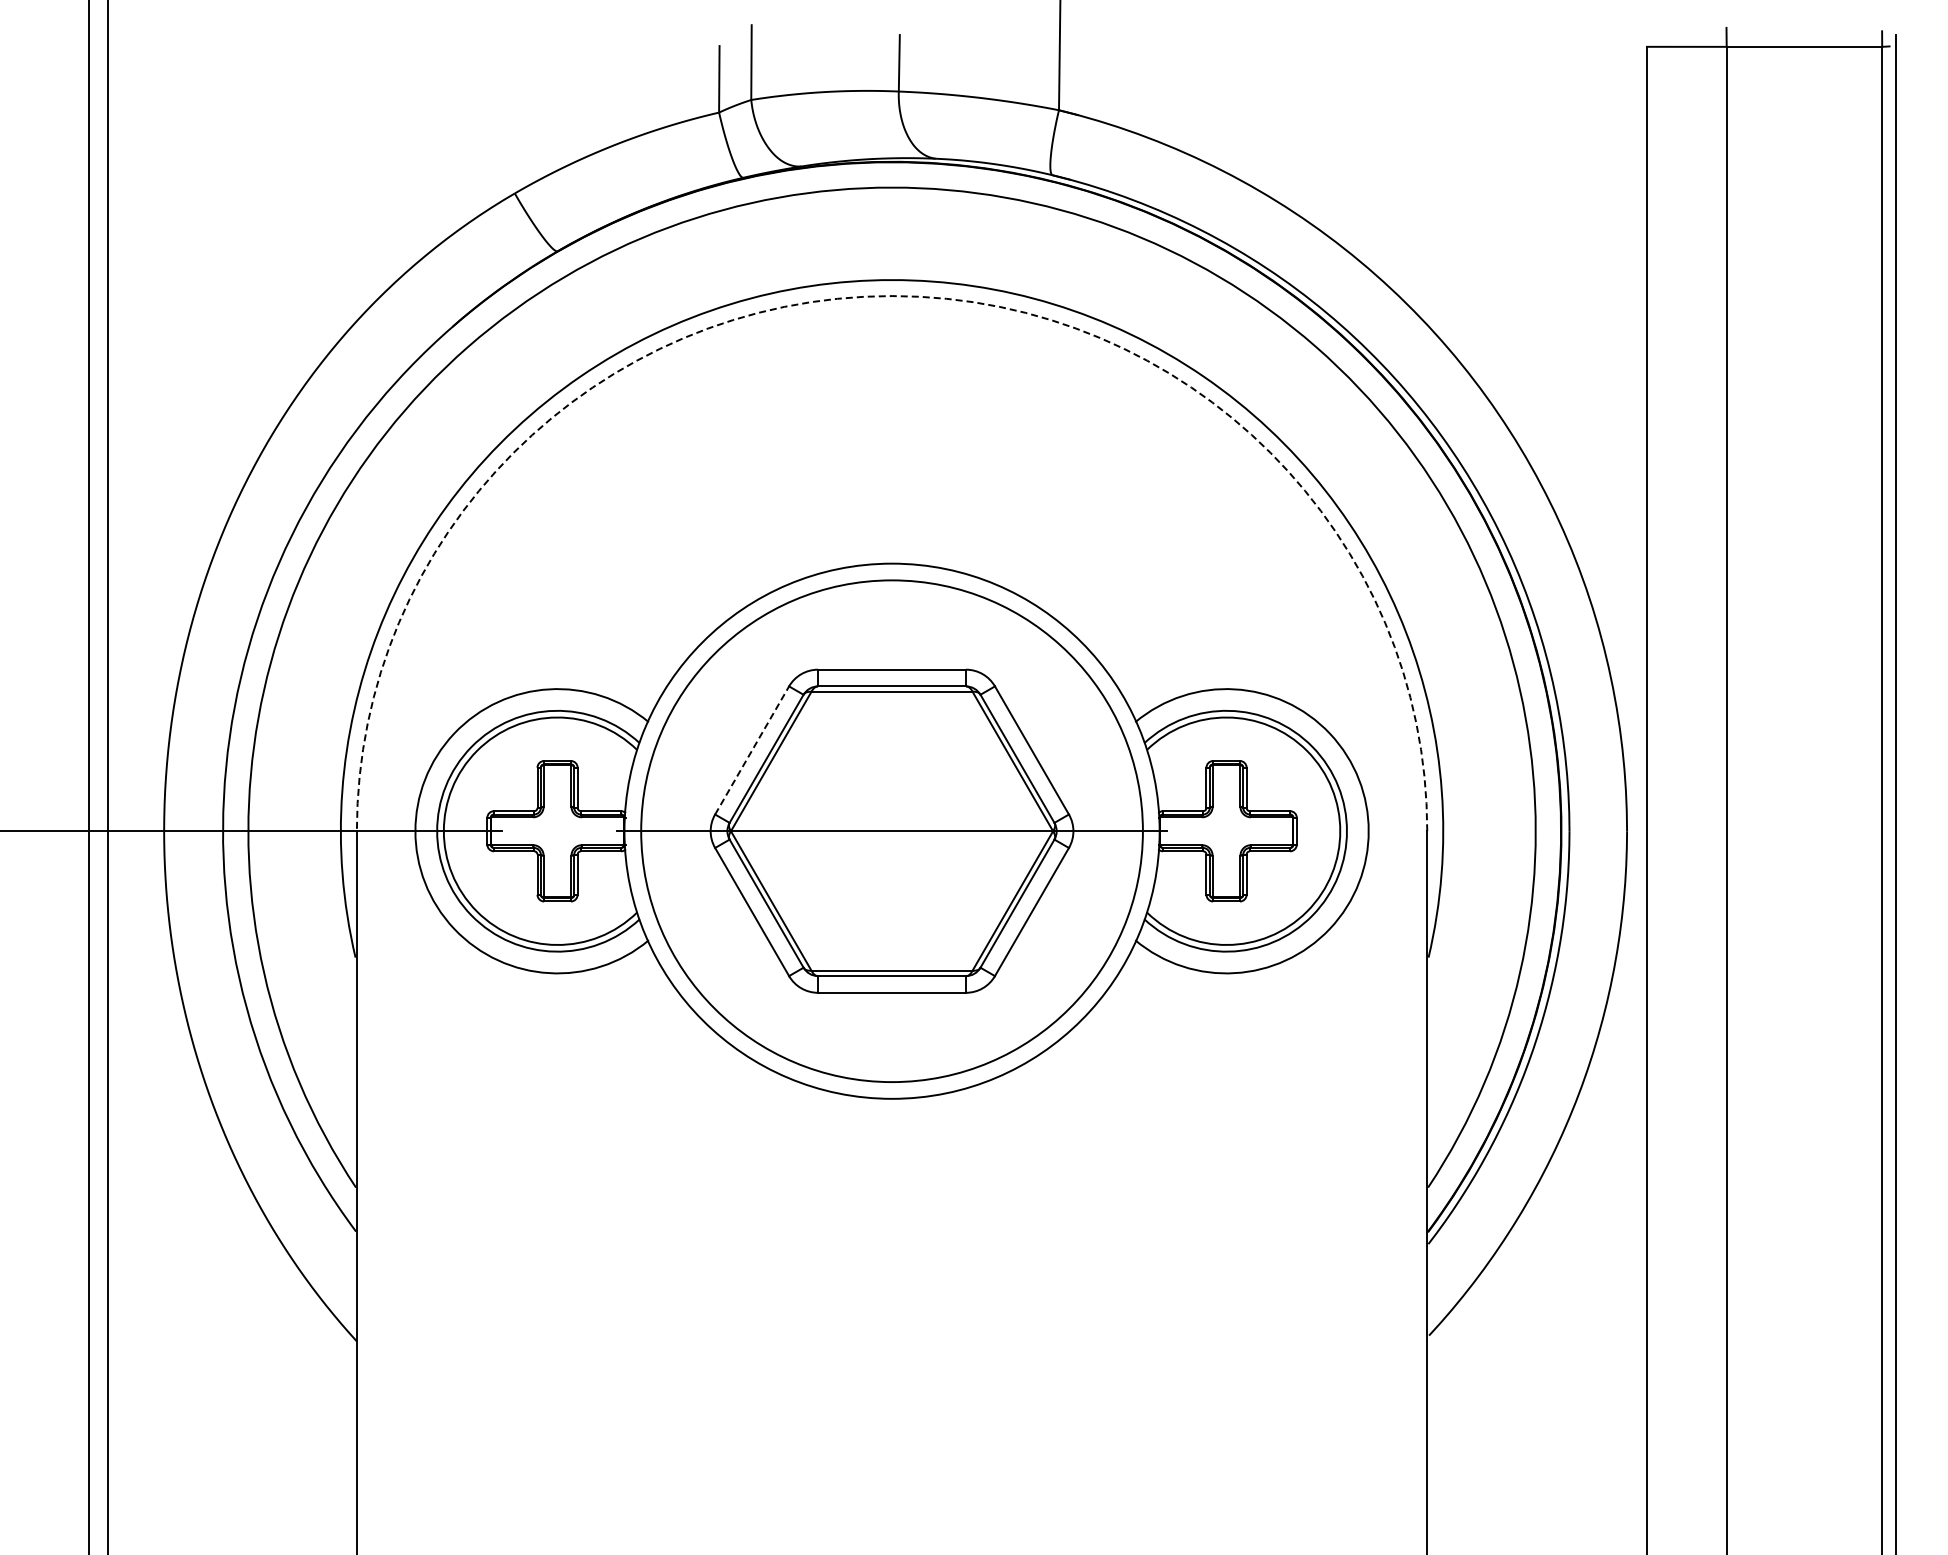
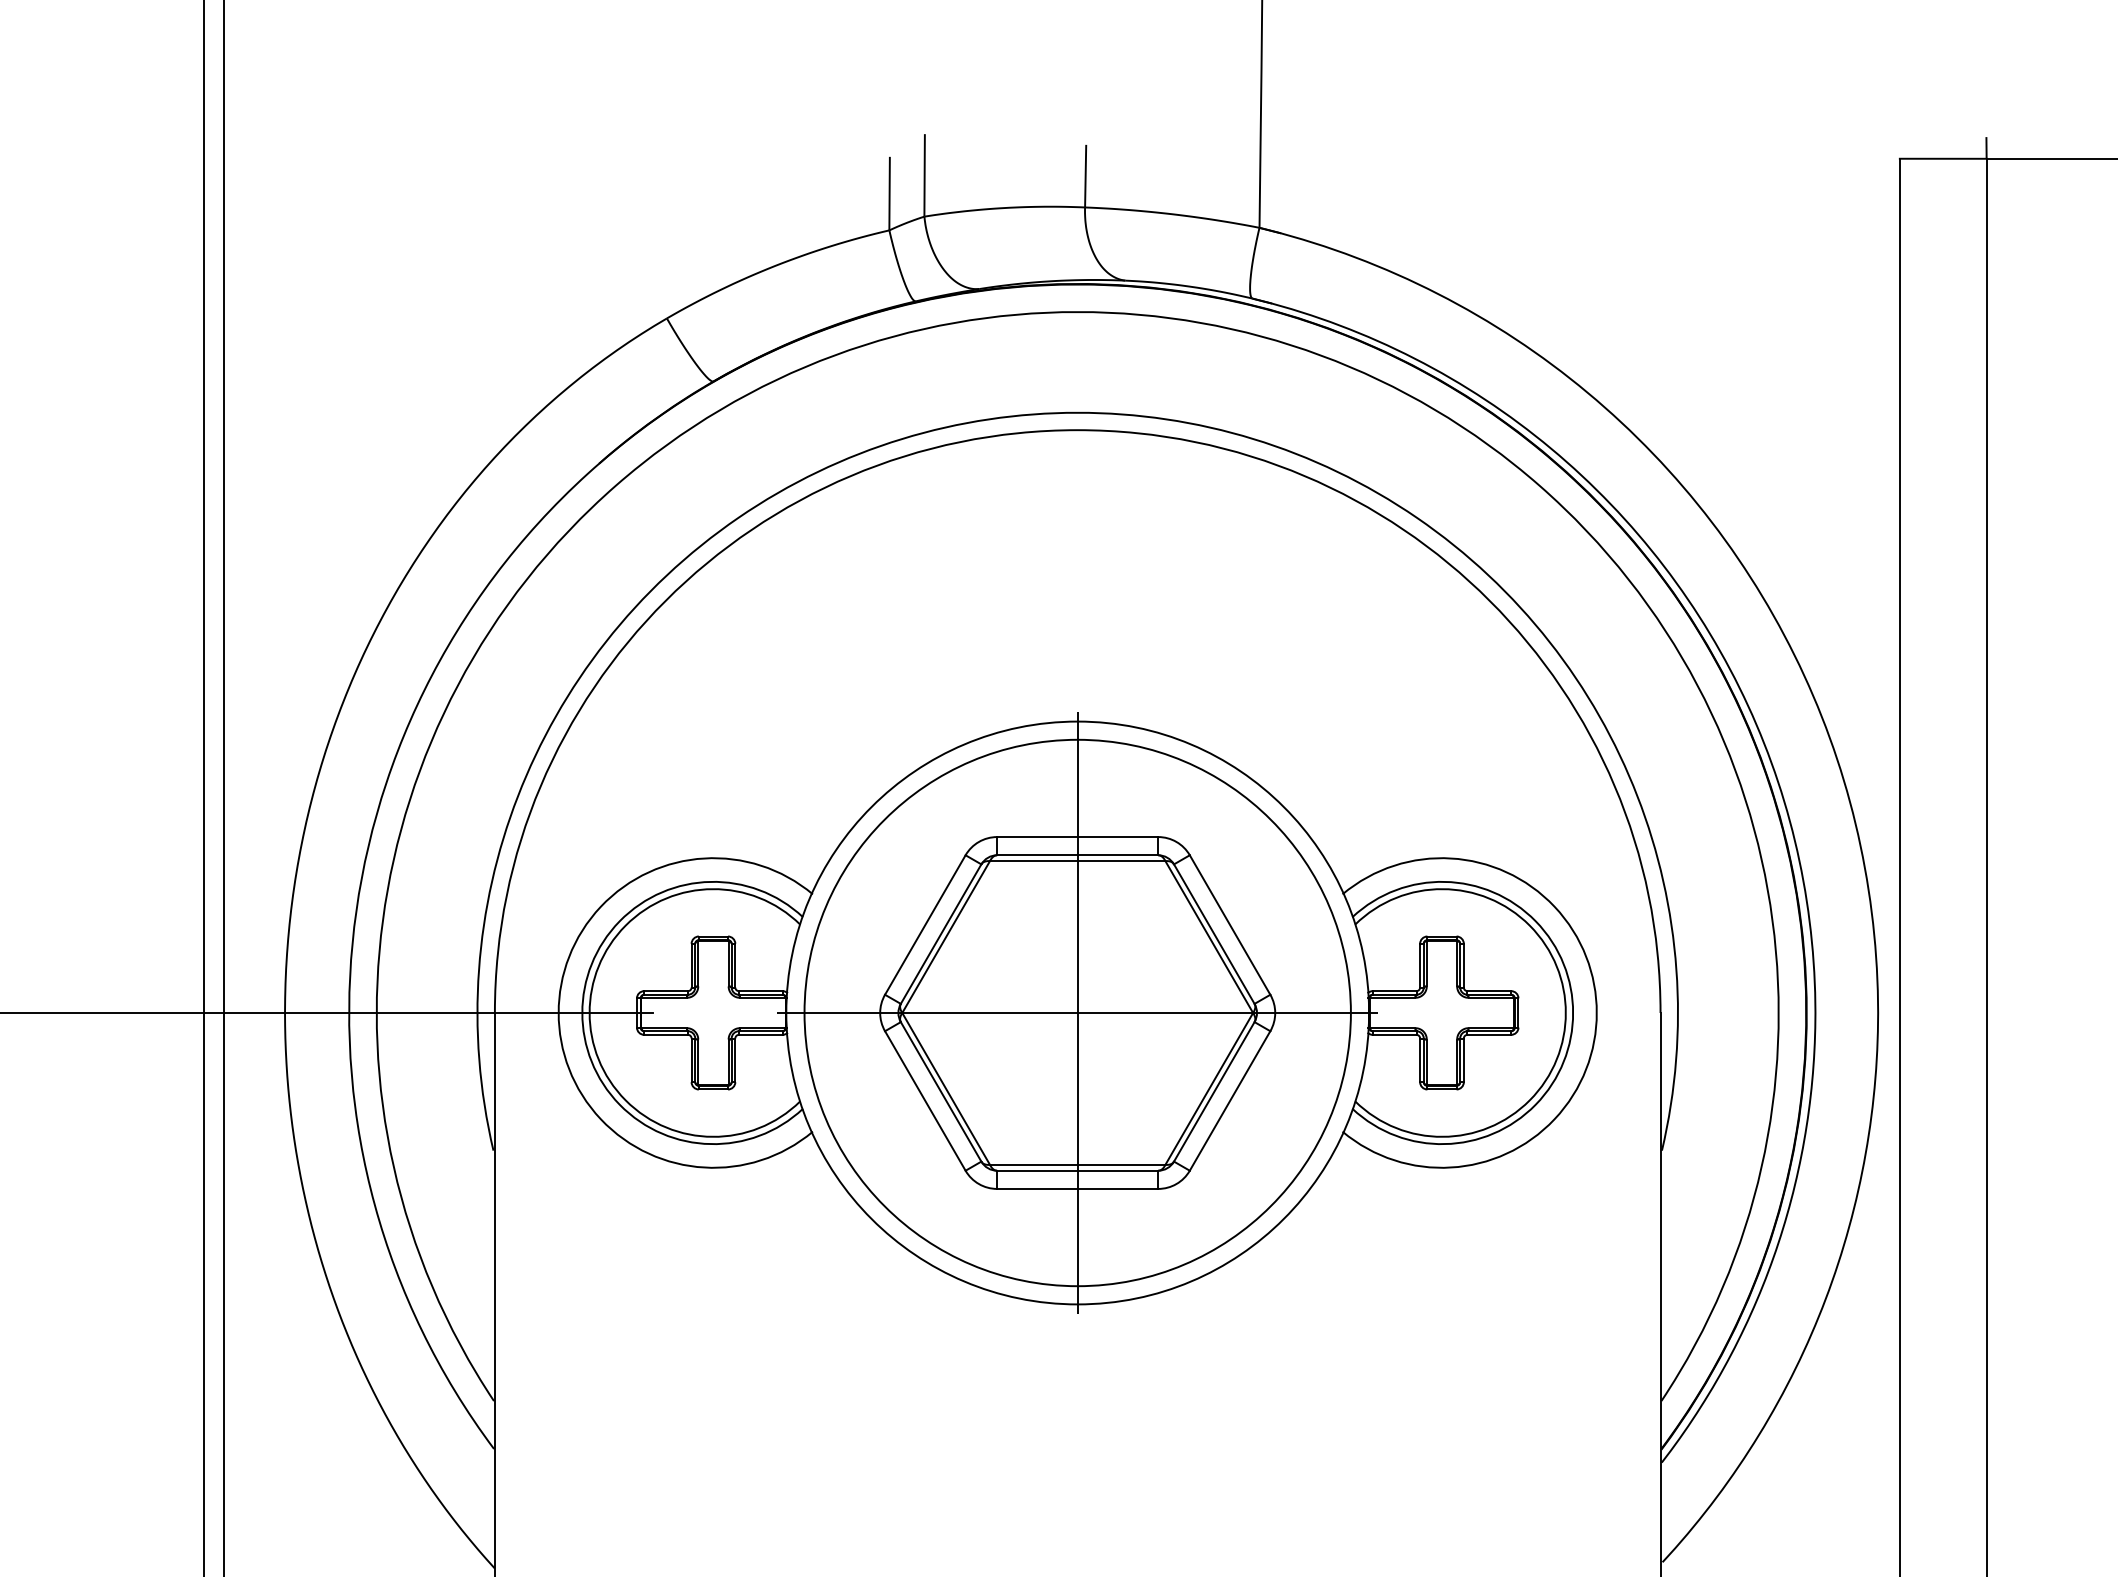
arc: (892, 296) -> (1078, 430), dashed -> solid
line: (752, 750) -> (925, 925), dashed -> solid
line: (892, 831) -> (1078, 1013), added

